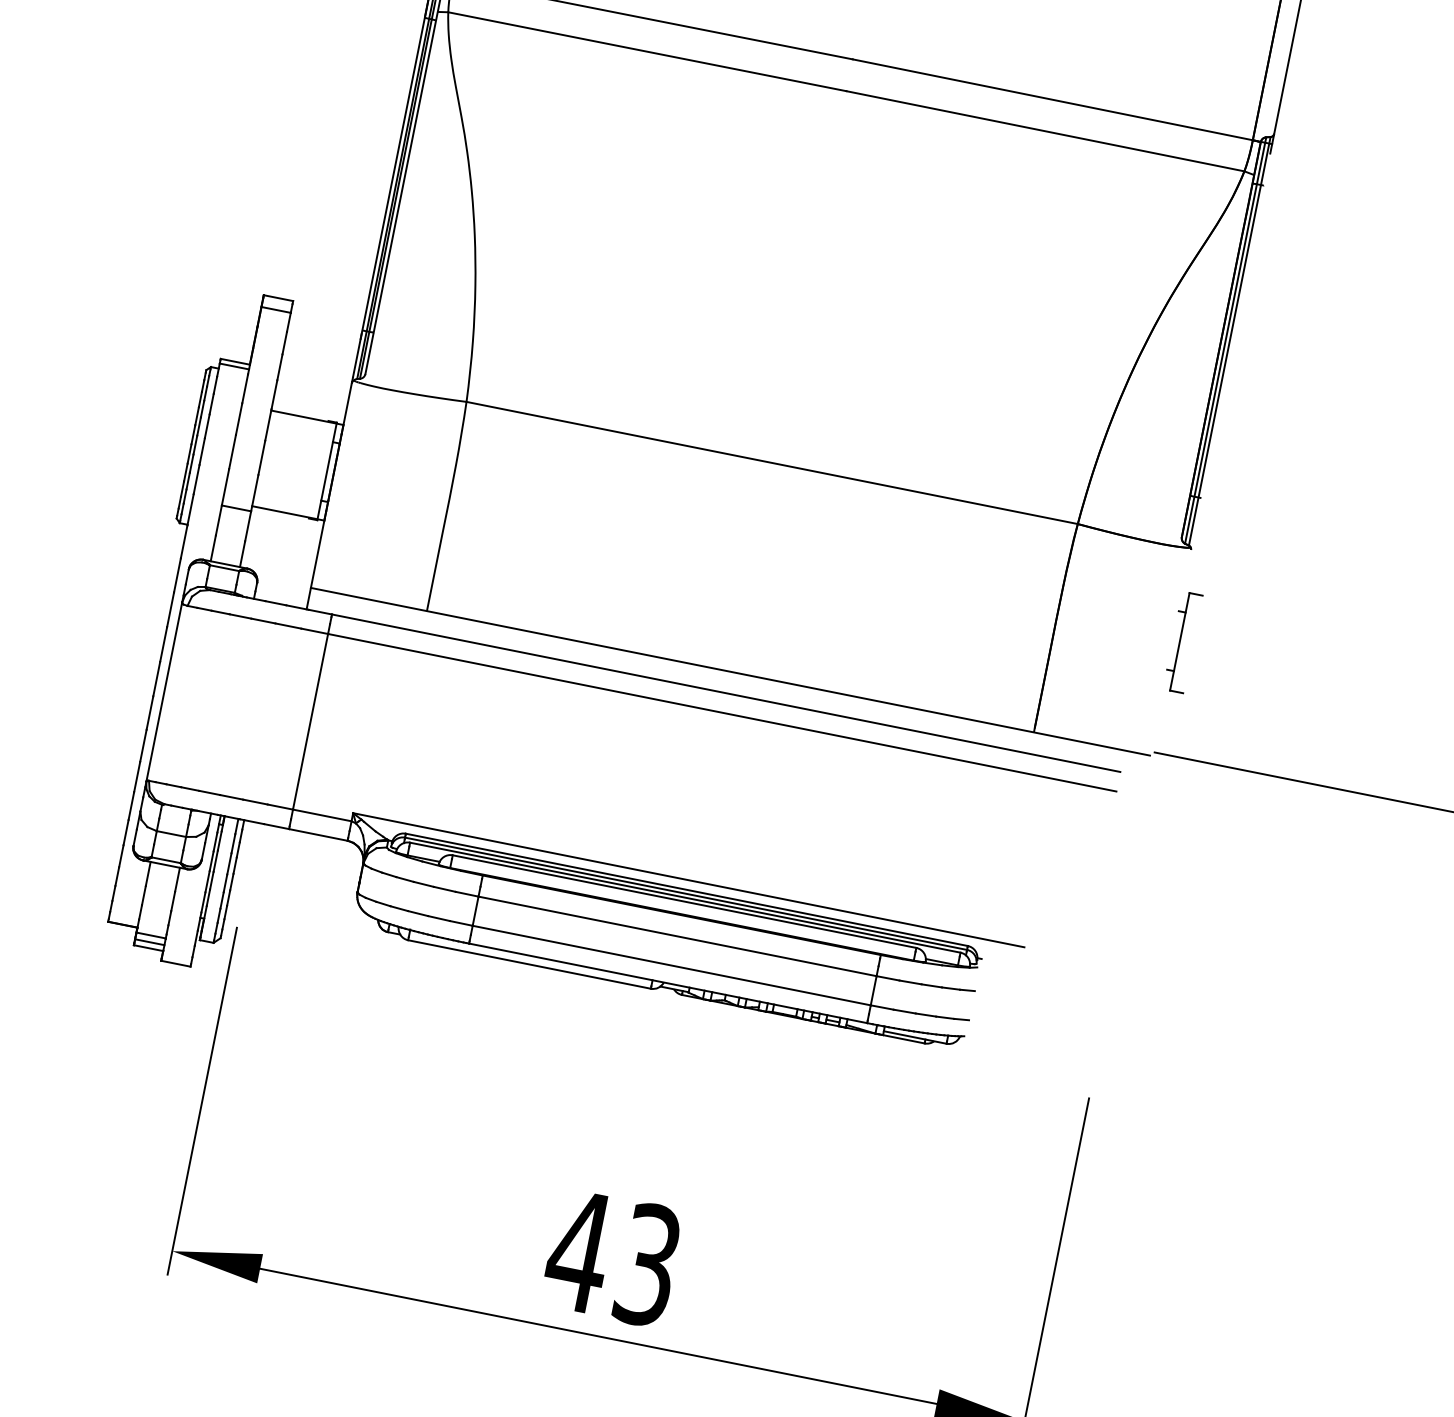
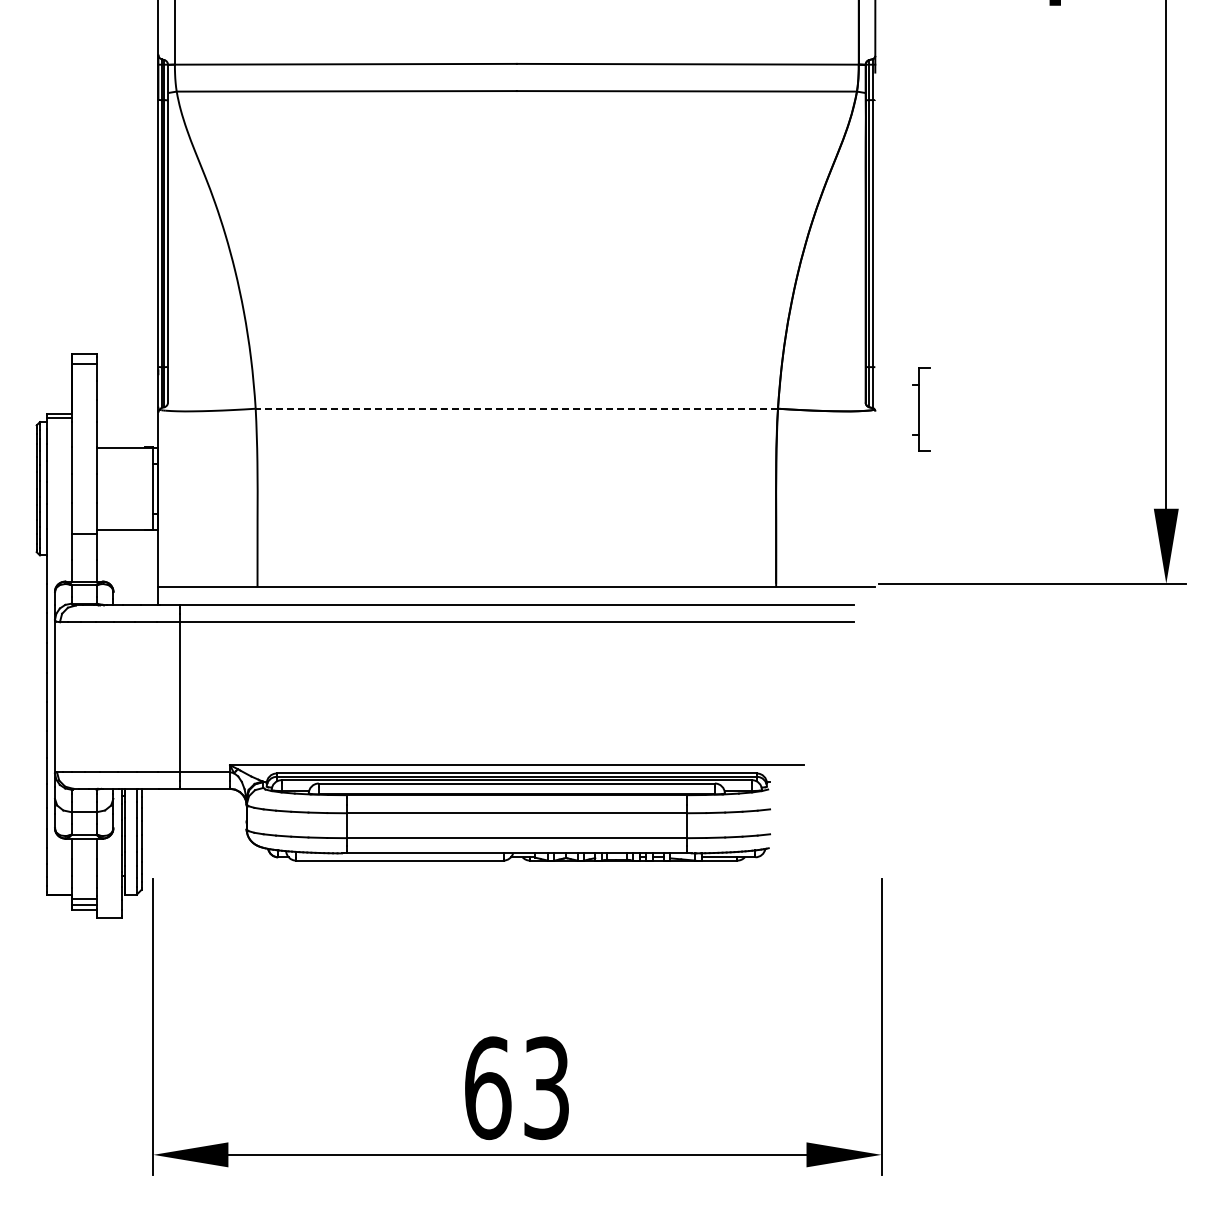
line: (771, 462) -> (516, 408), solid -> dashed
part: (1182, 642) -> (921, 409), moved
text: (578, 1251) -> (487, 1088), 43 -> 63

